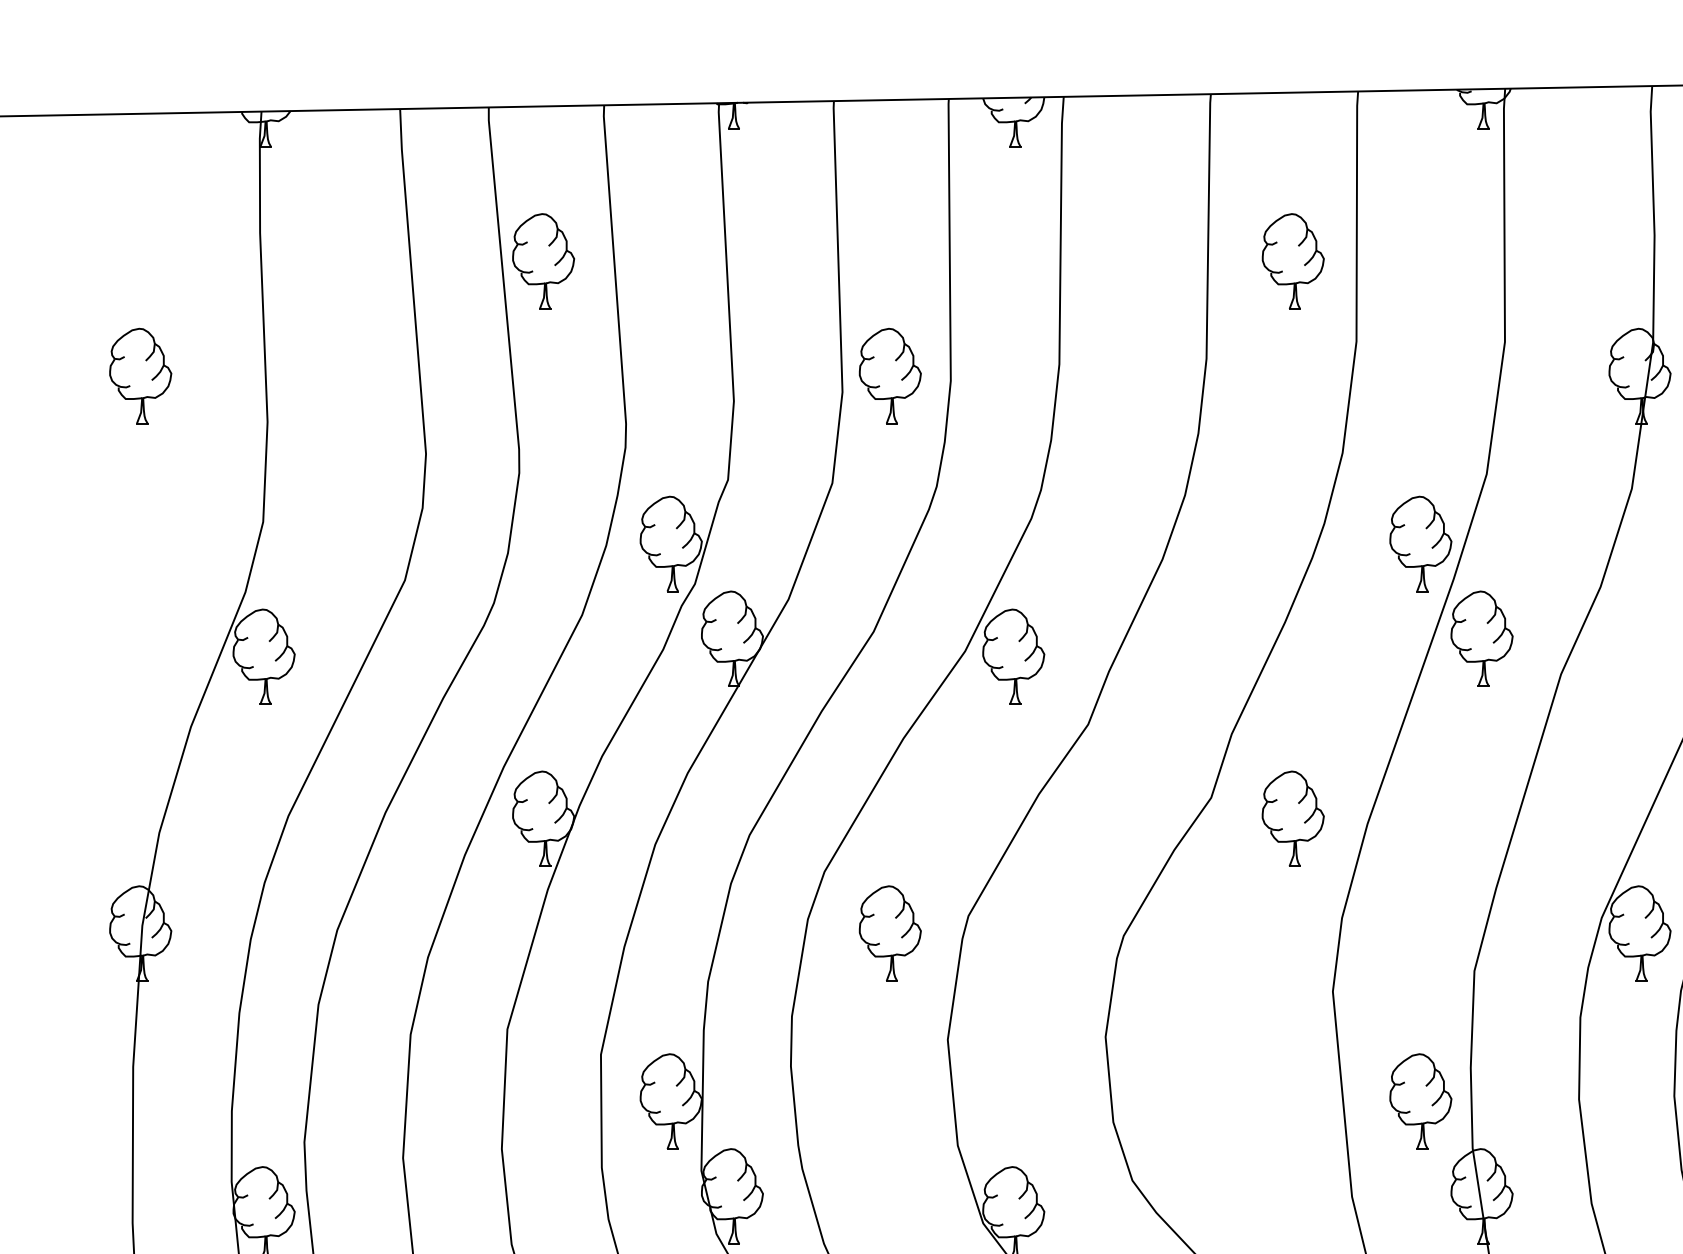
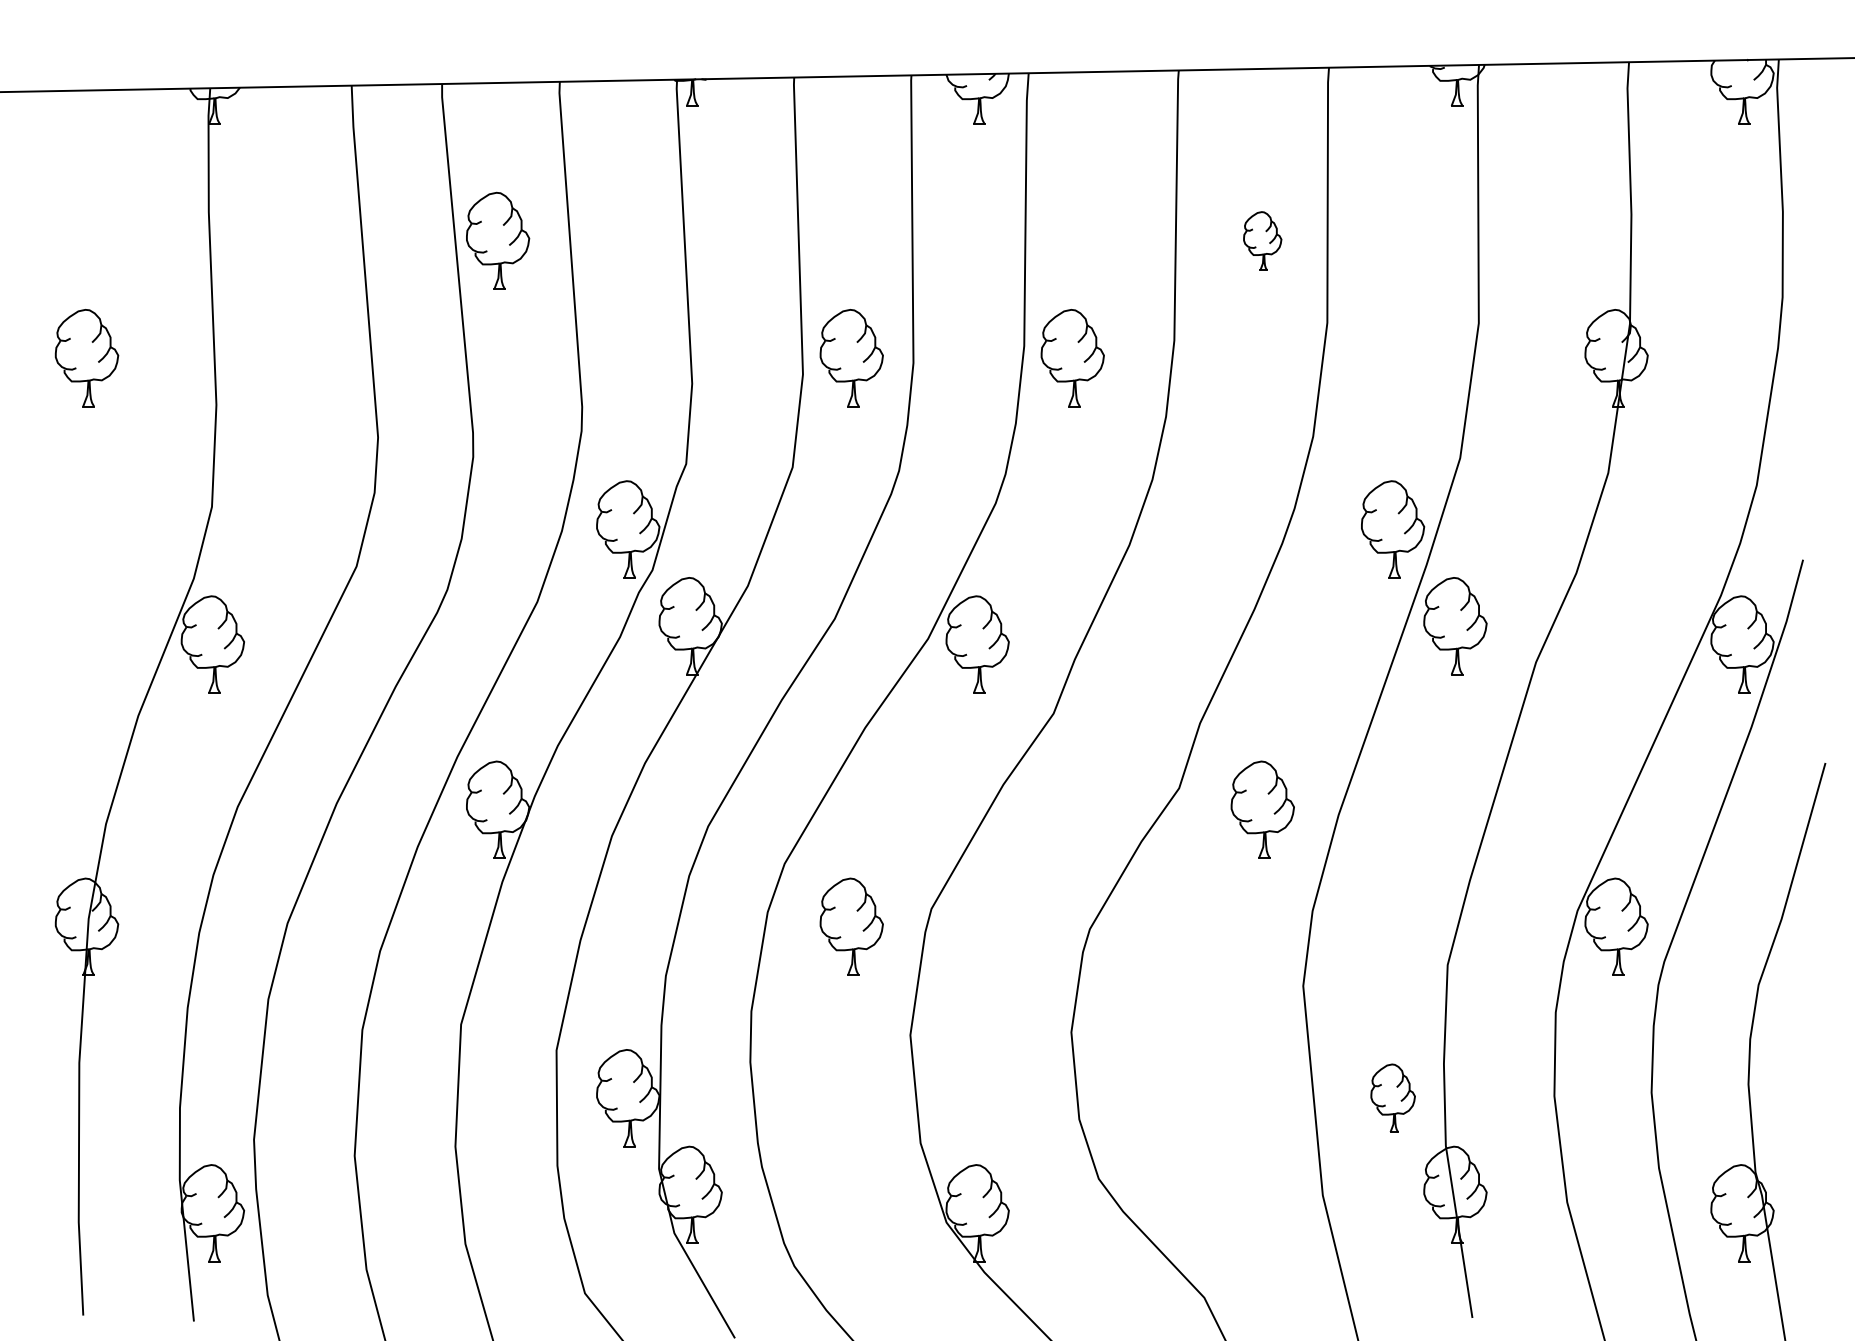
part: (1292, 260) -> (1262, 240), size x0.6
part: (1106, 376) -> (1072, 358), added
part: (1421, 1101) -> (1393, 1098), size x0.7

